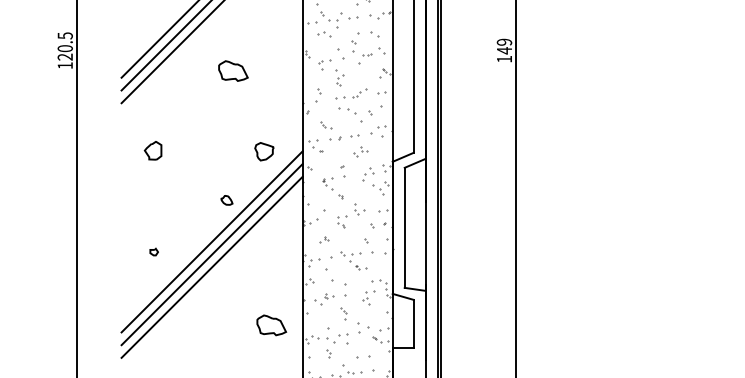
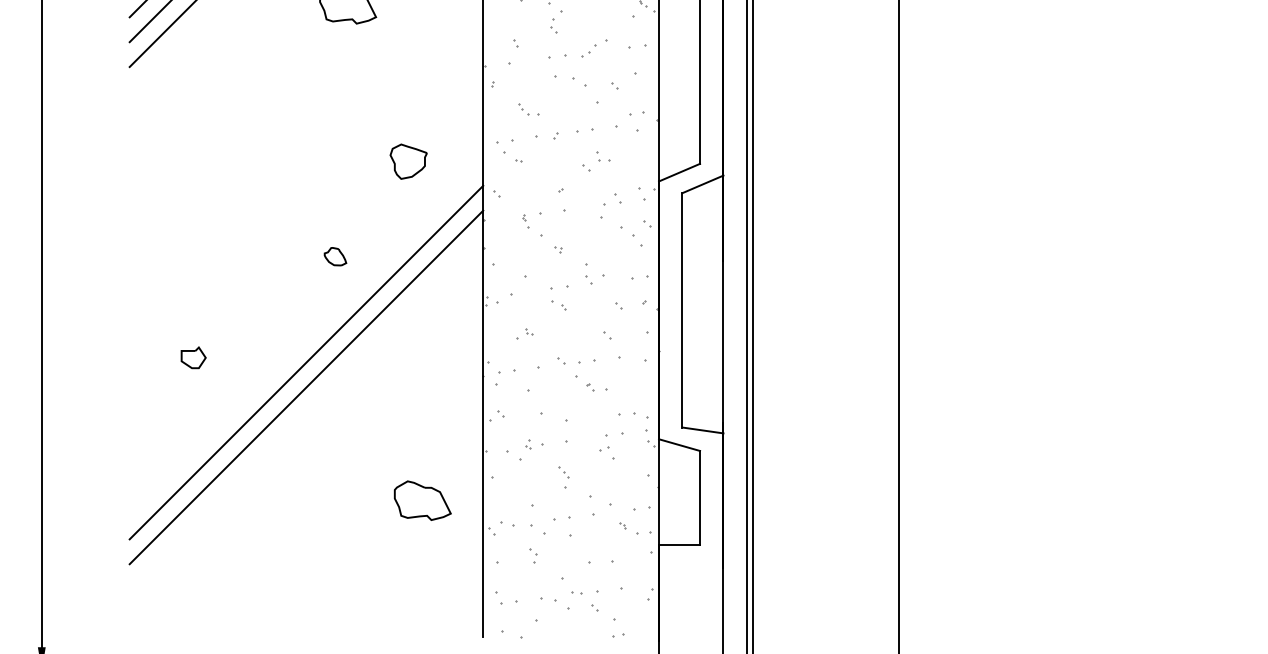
part: (152, 150) -> (190, 159), removed
line: (211, 241) -> (305, 336), removed
part: (153, 251) -> (191, 356), size x1.6

